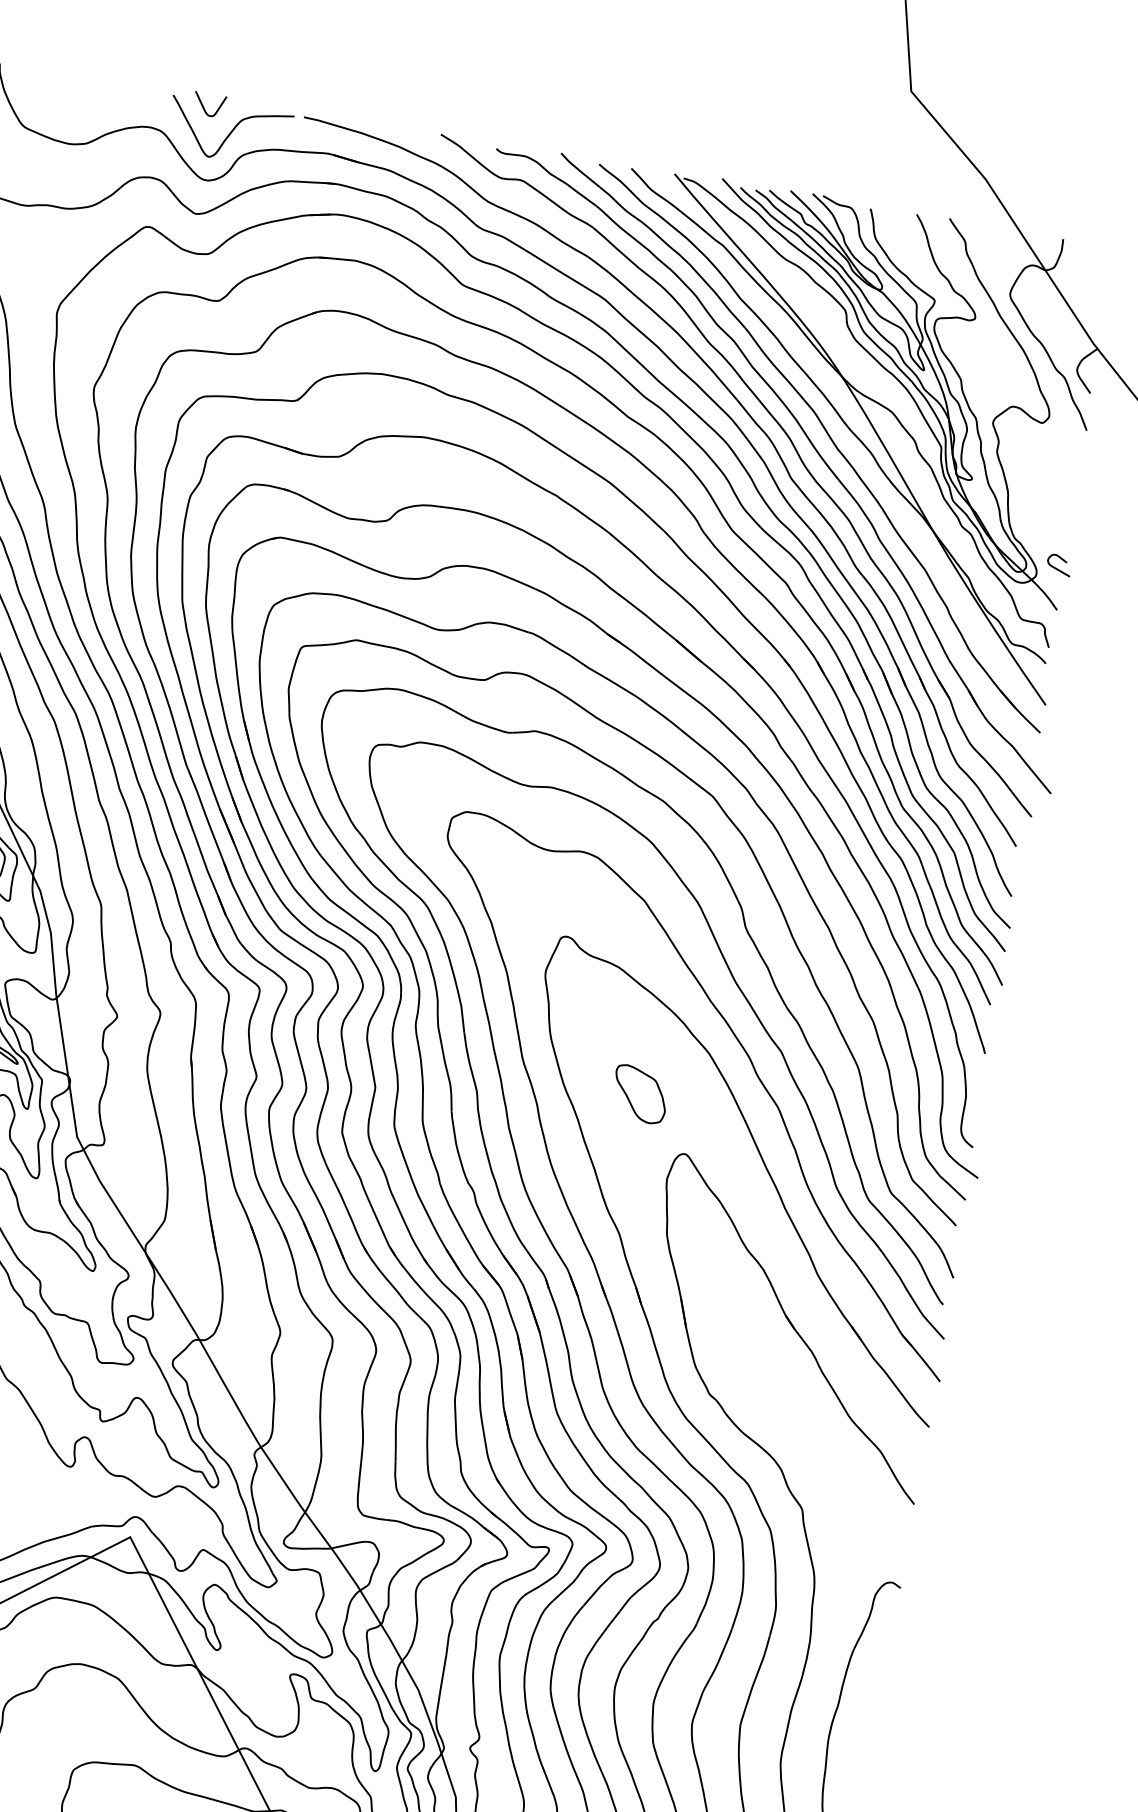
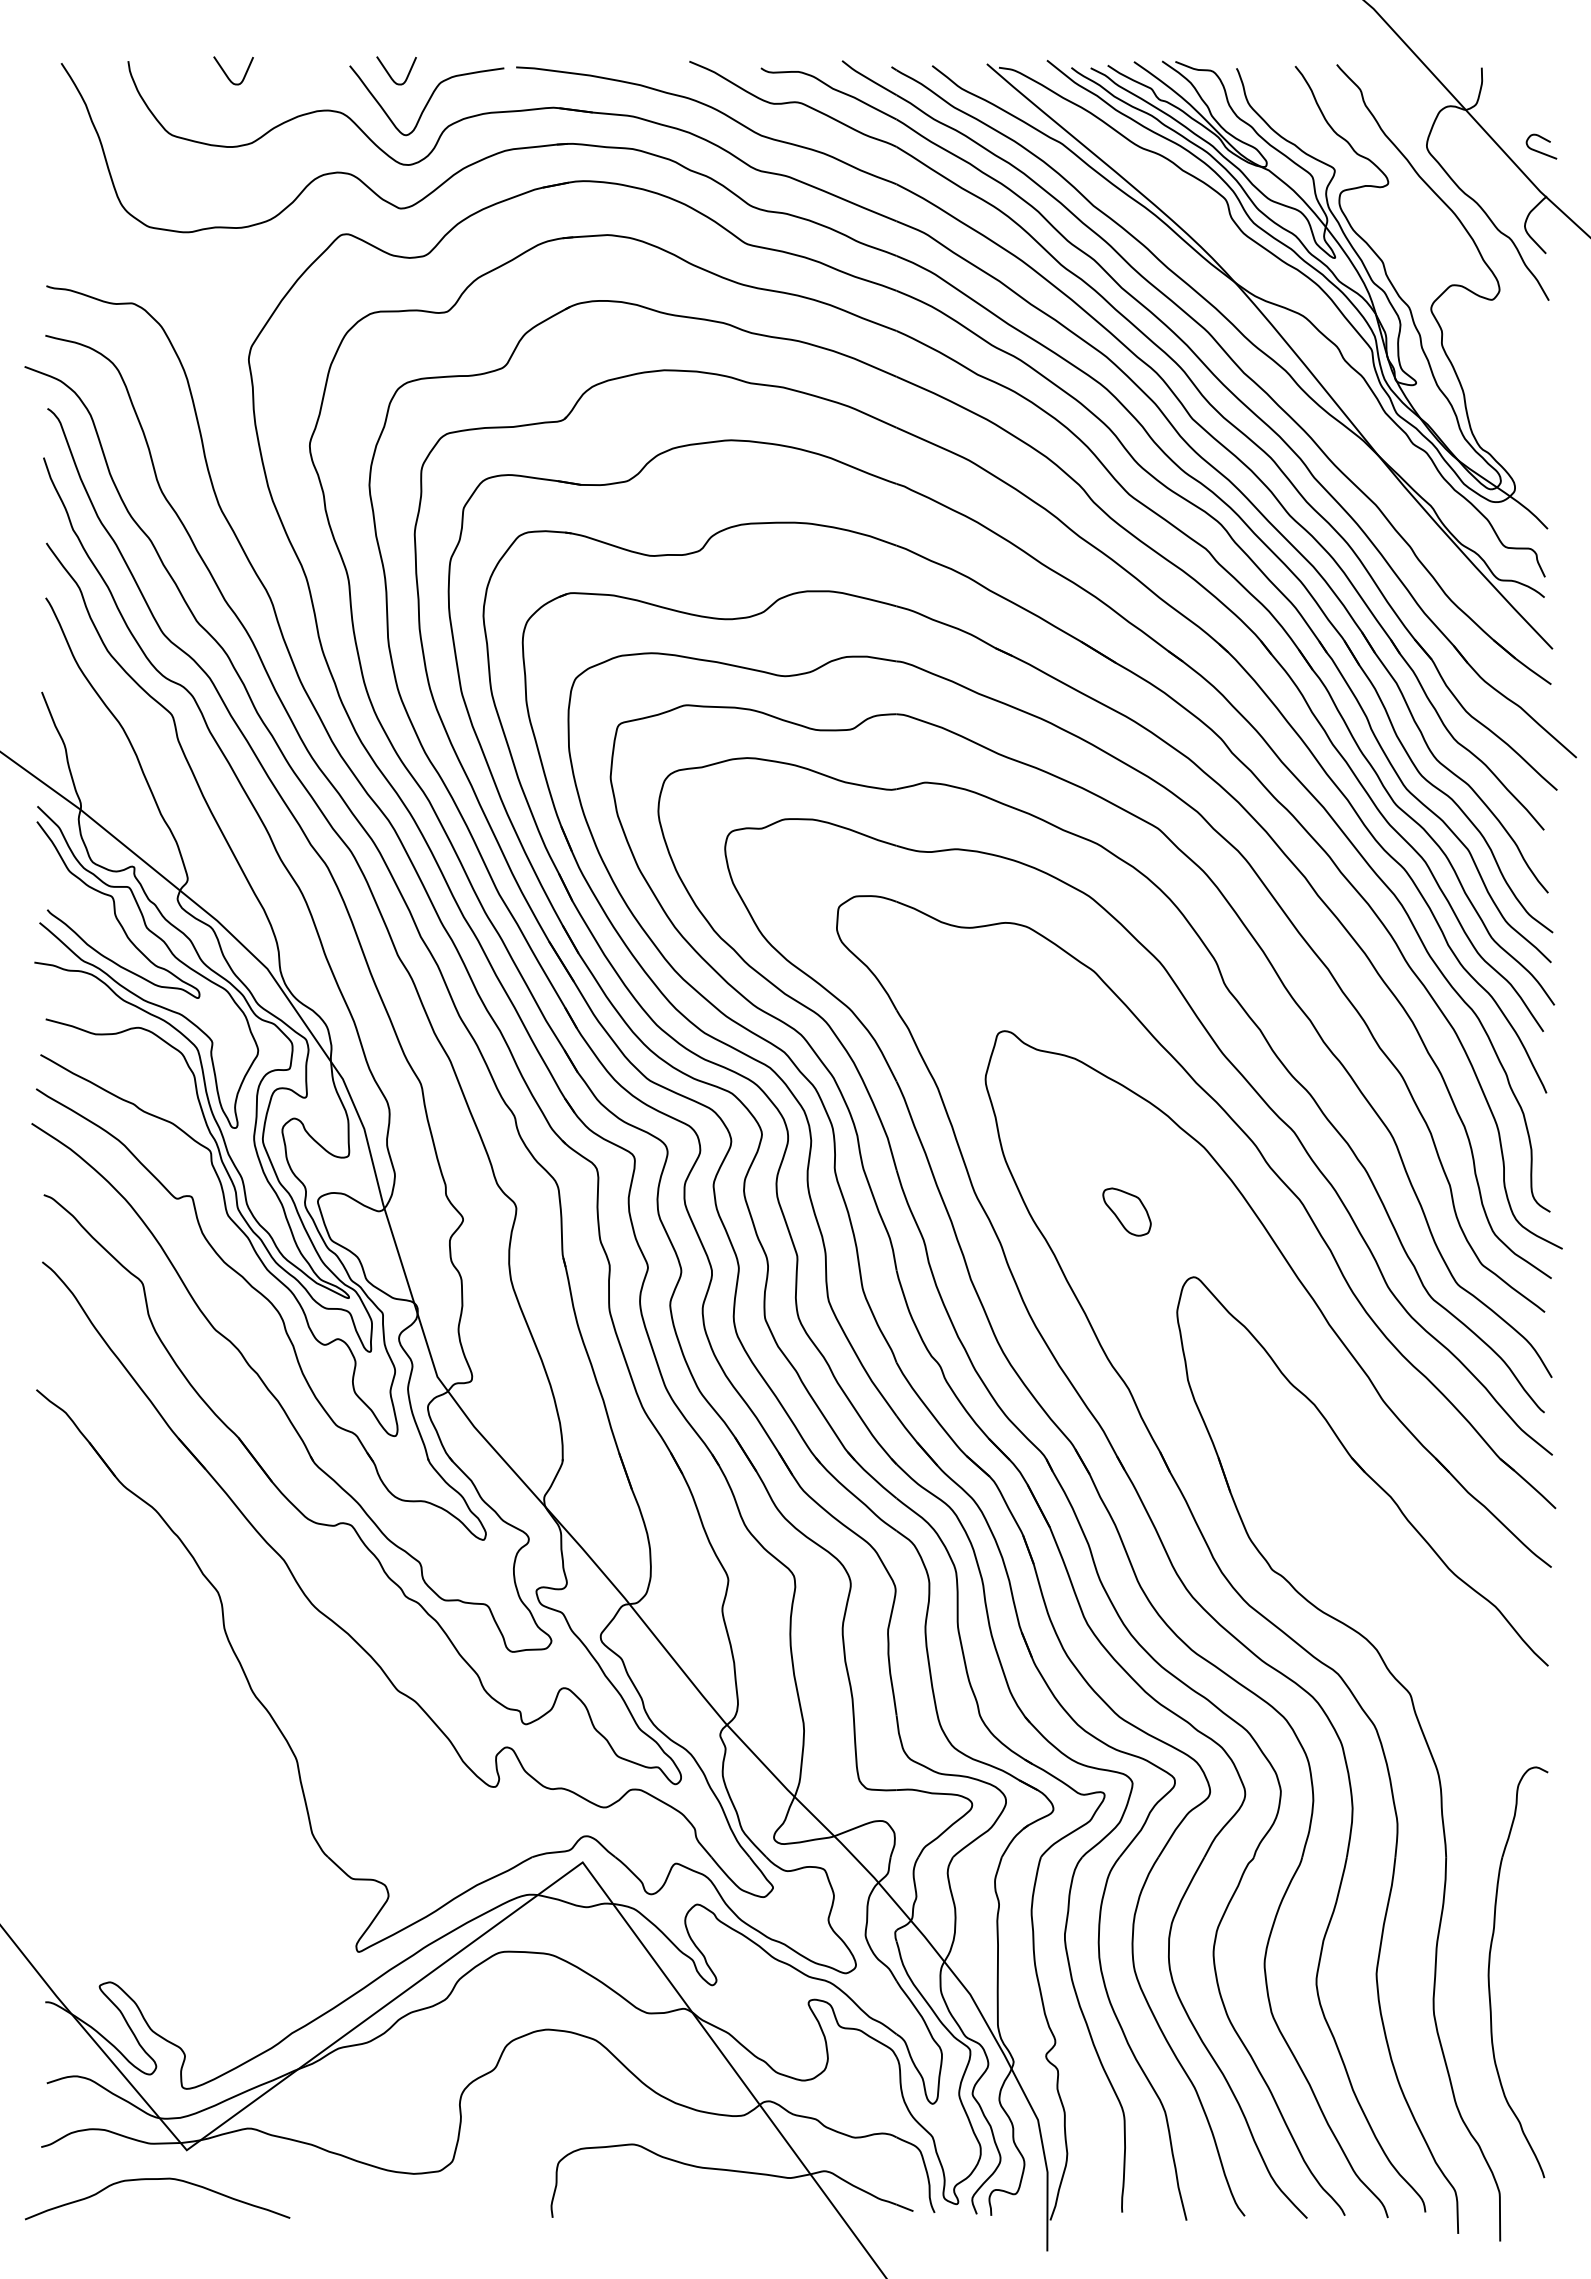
curve: (75, 85) -> (226, 73), added
curve: (1056, 567) -> (1538, 150), moved
part: (639, 1093) -> (1126, 1211), size x0.7

